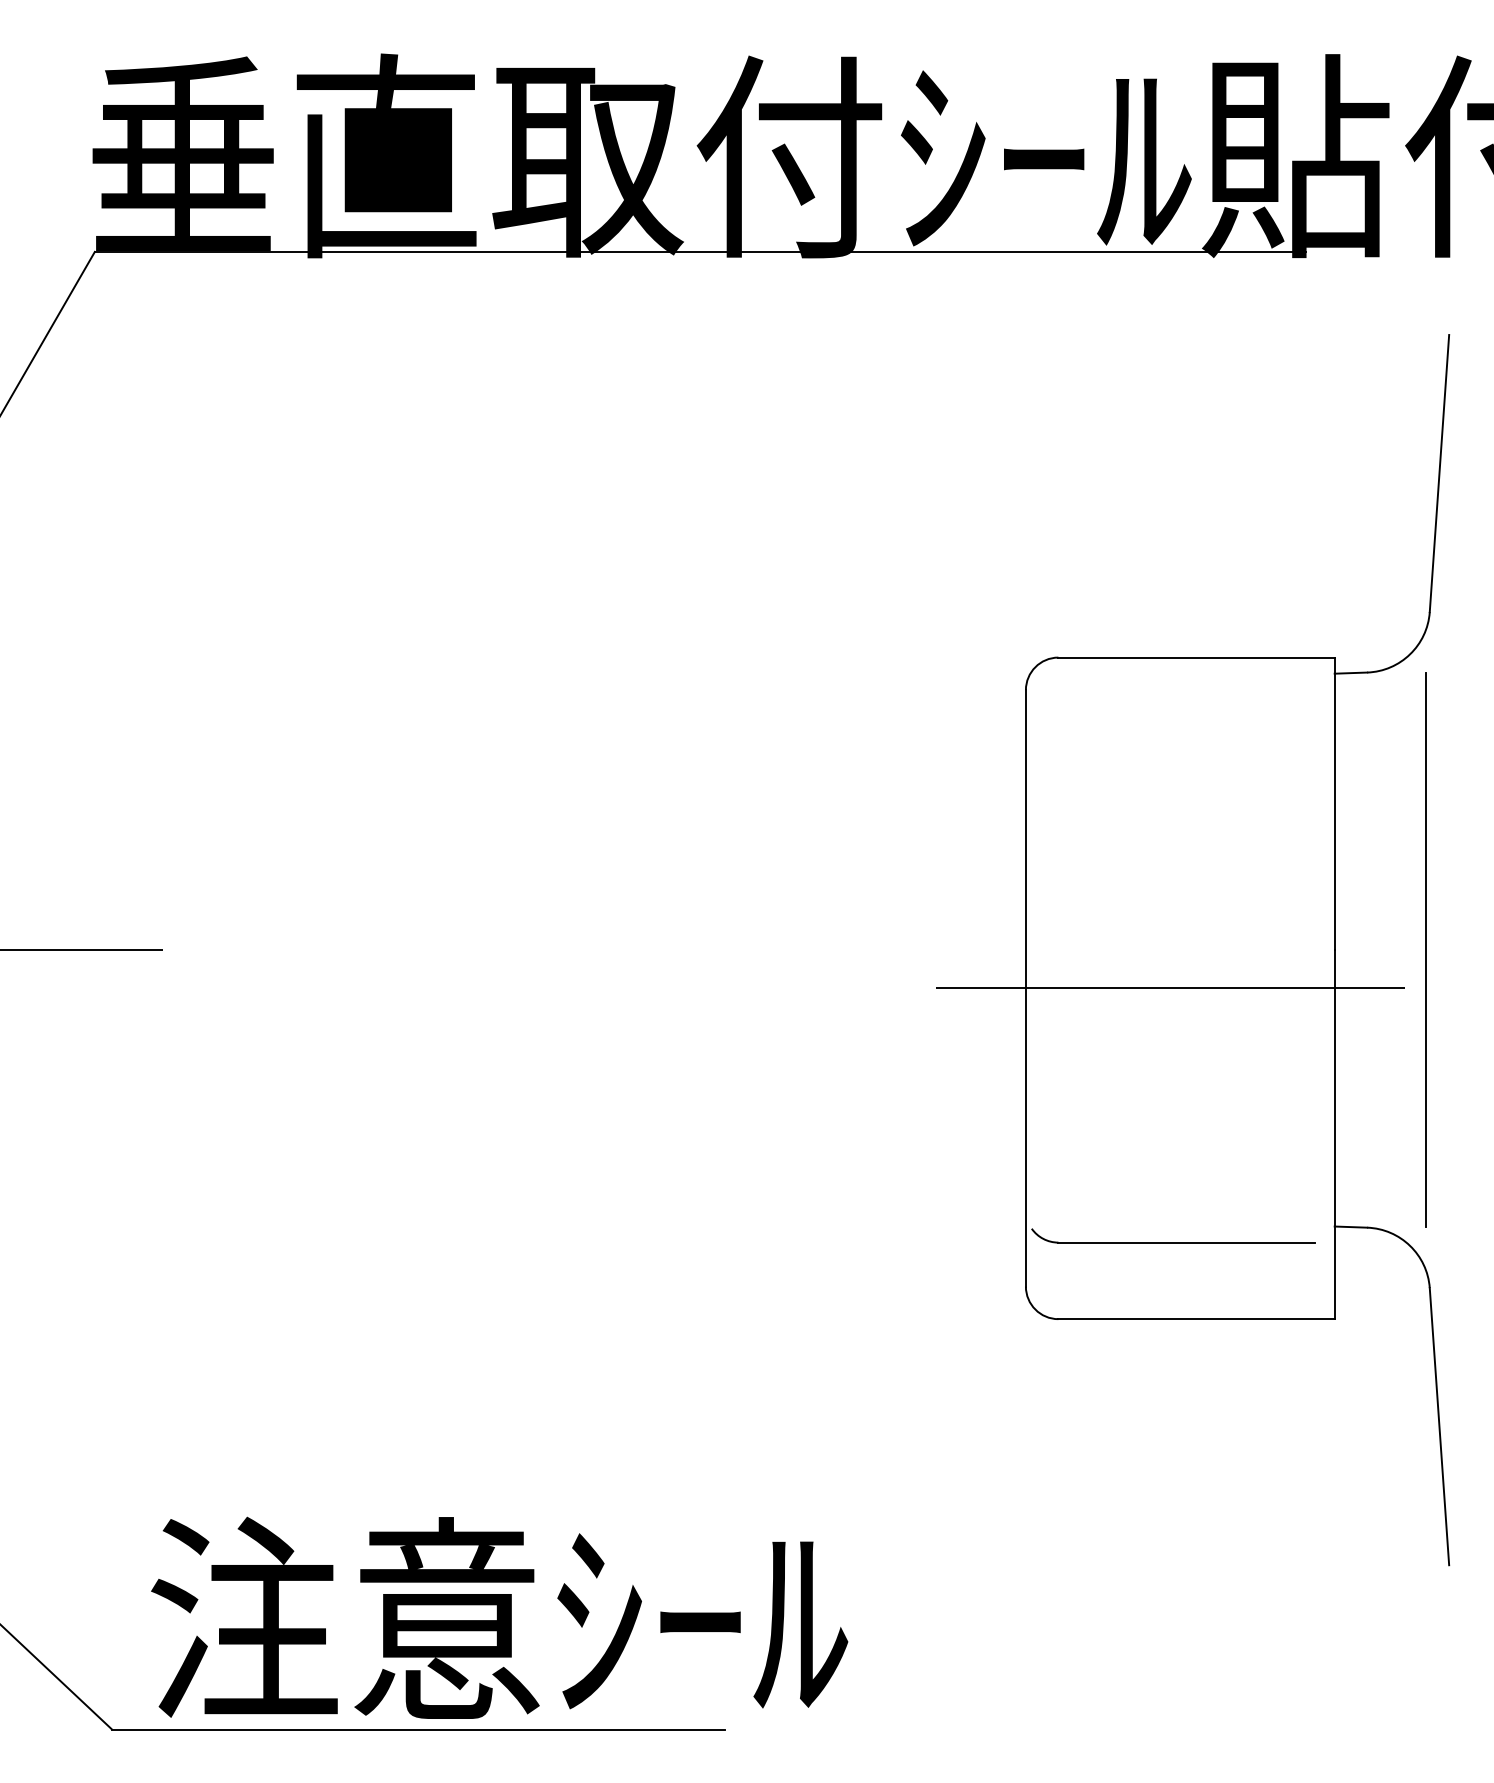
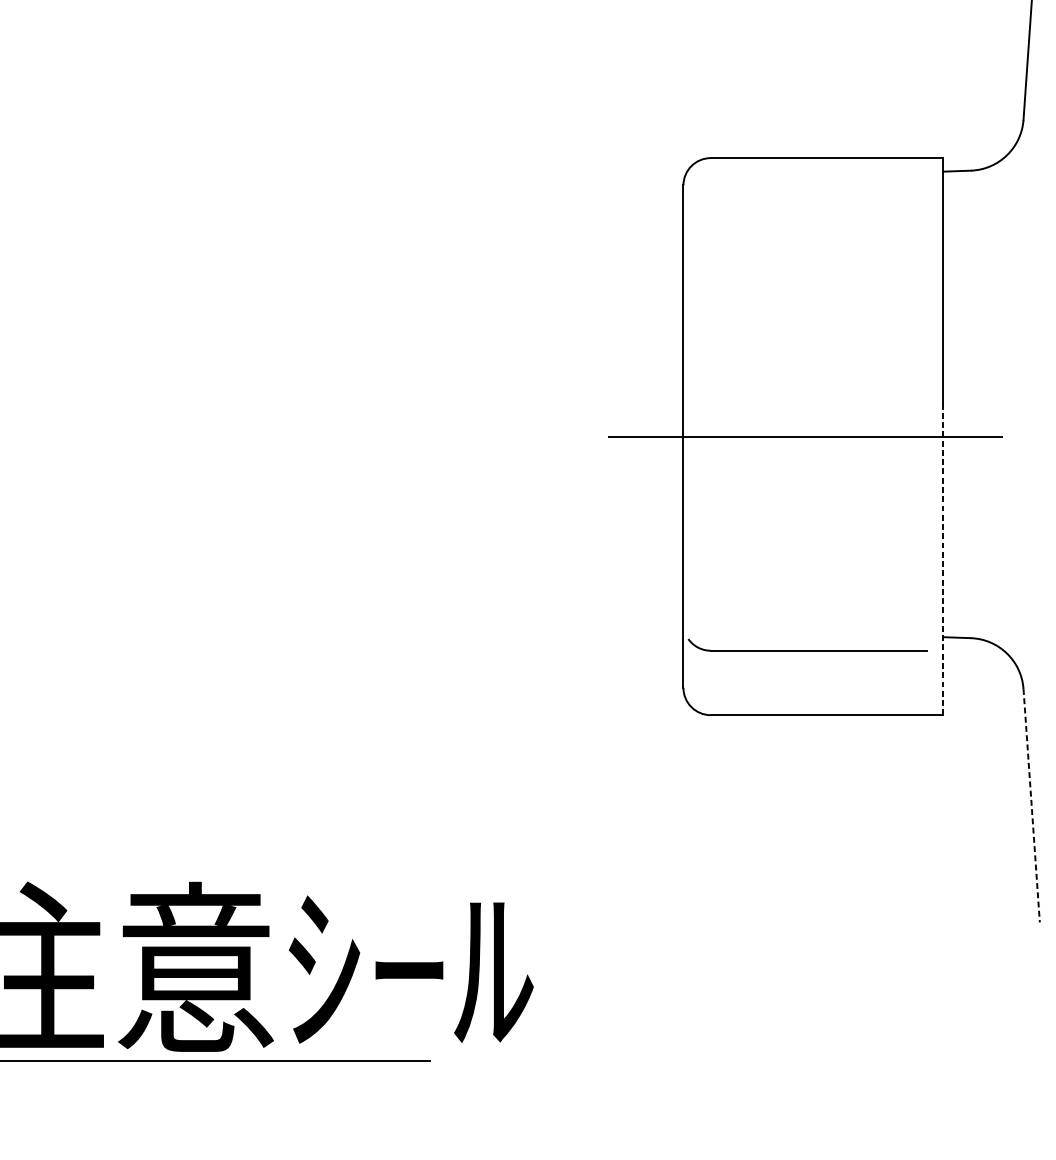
line: (1425, 949) -> (1019, 403), removed
line: (1334, 1134) -> (943, 559), solid -> dashed
line: (1439, 1426) -> (1031, 805), solid -> dashed

